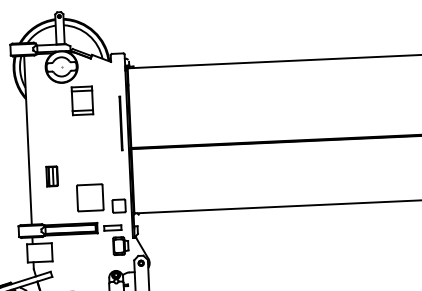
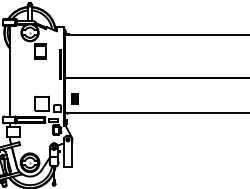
part: (50, 177) -> (74, 99), moved

